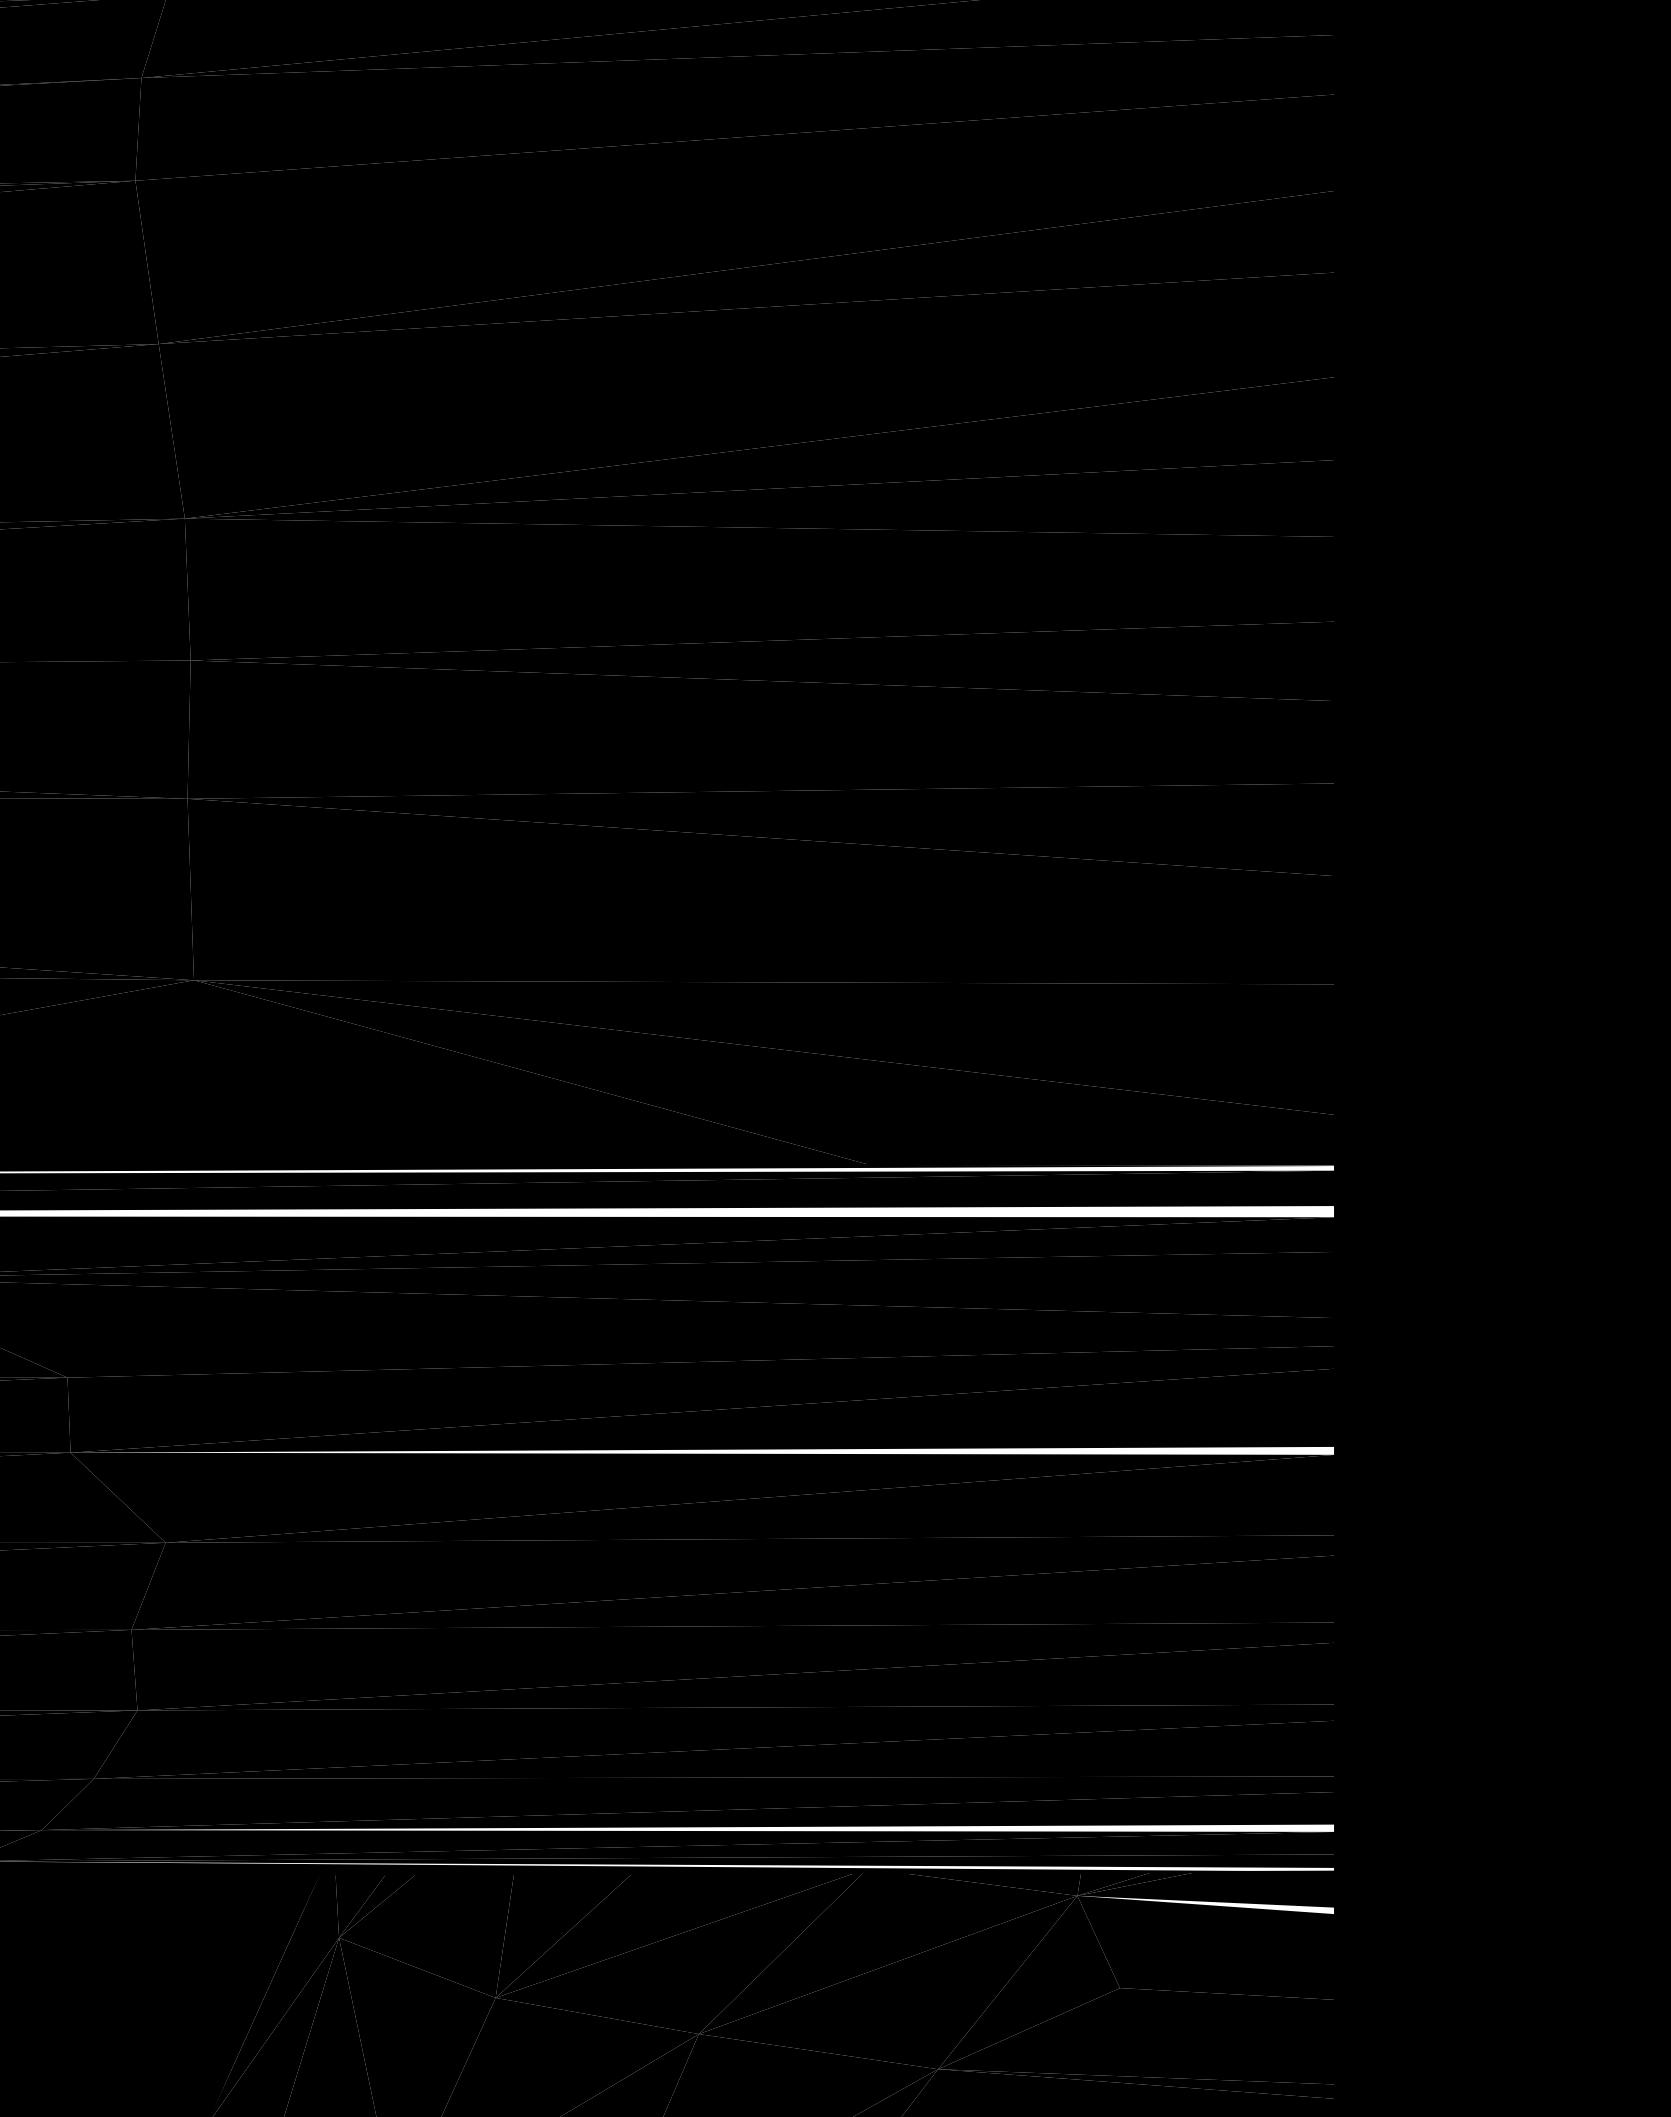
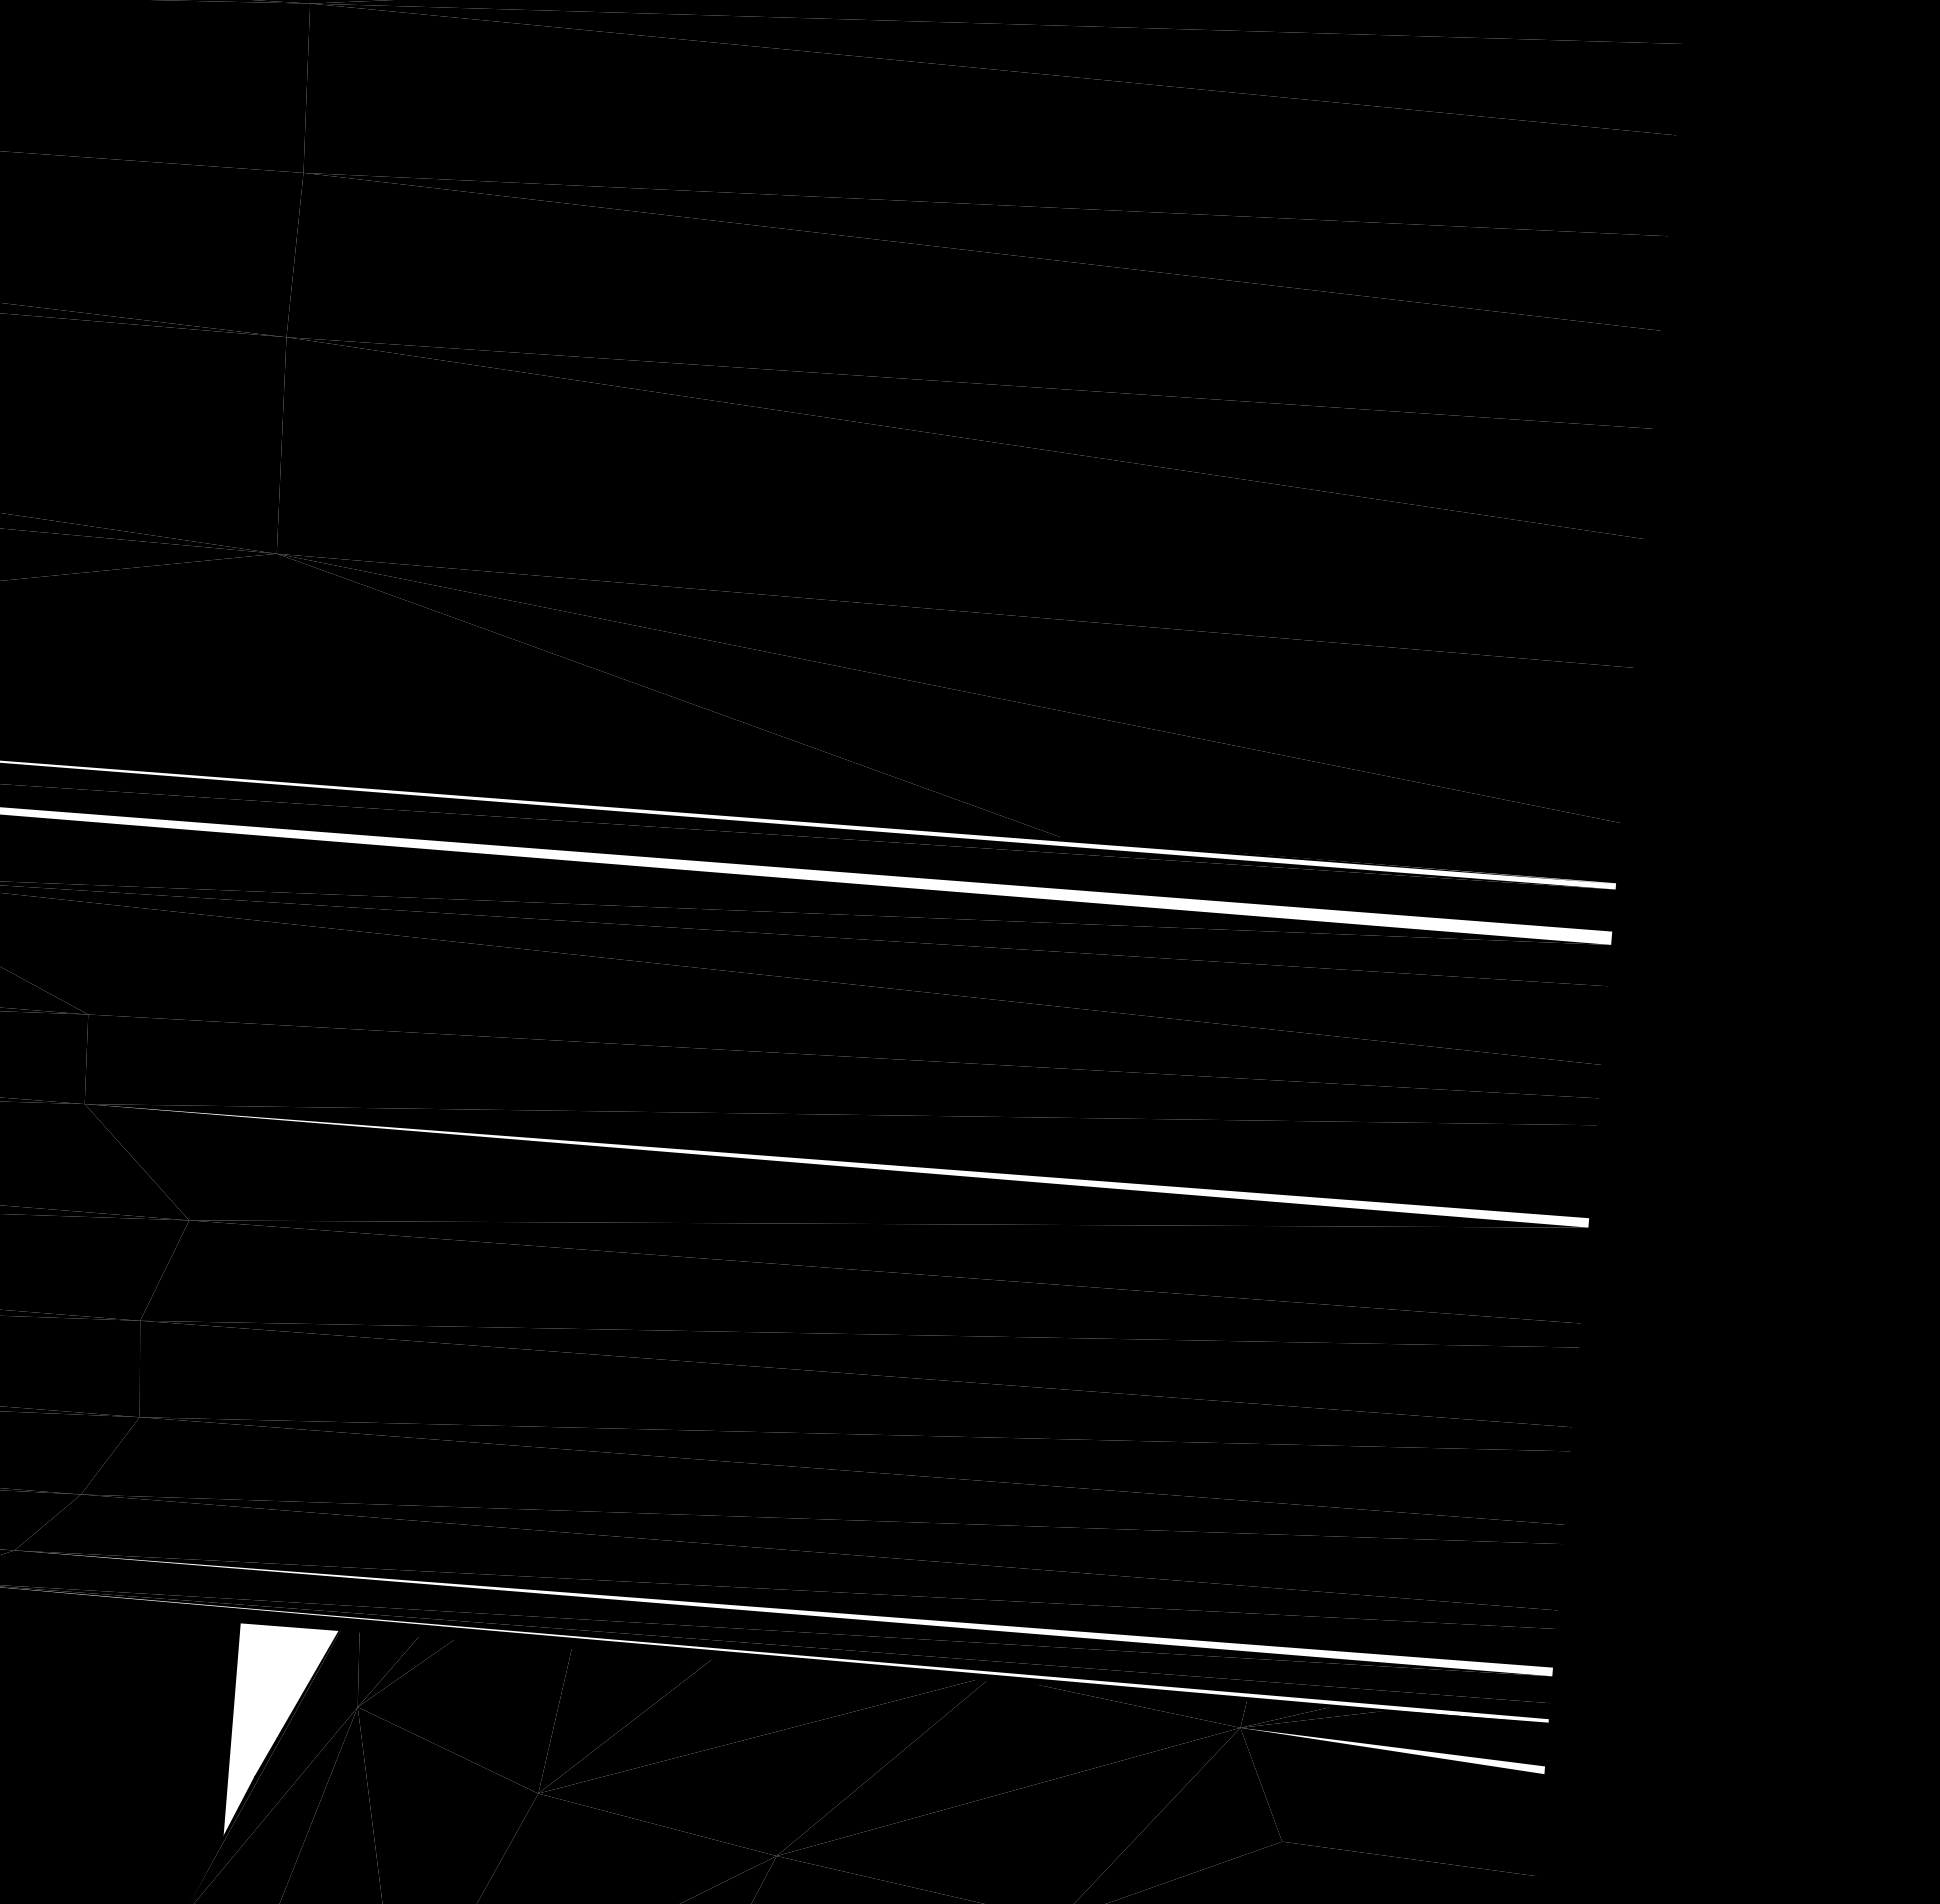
fill: (276, 1965) -> (280, 1734), removed

